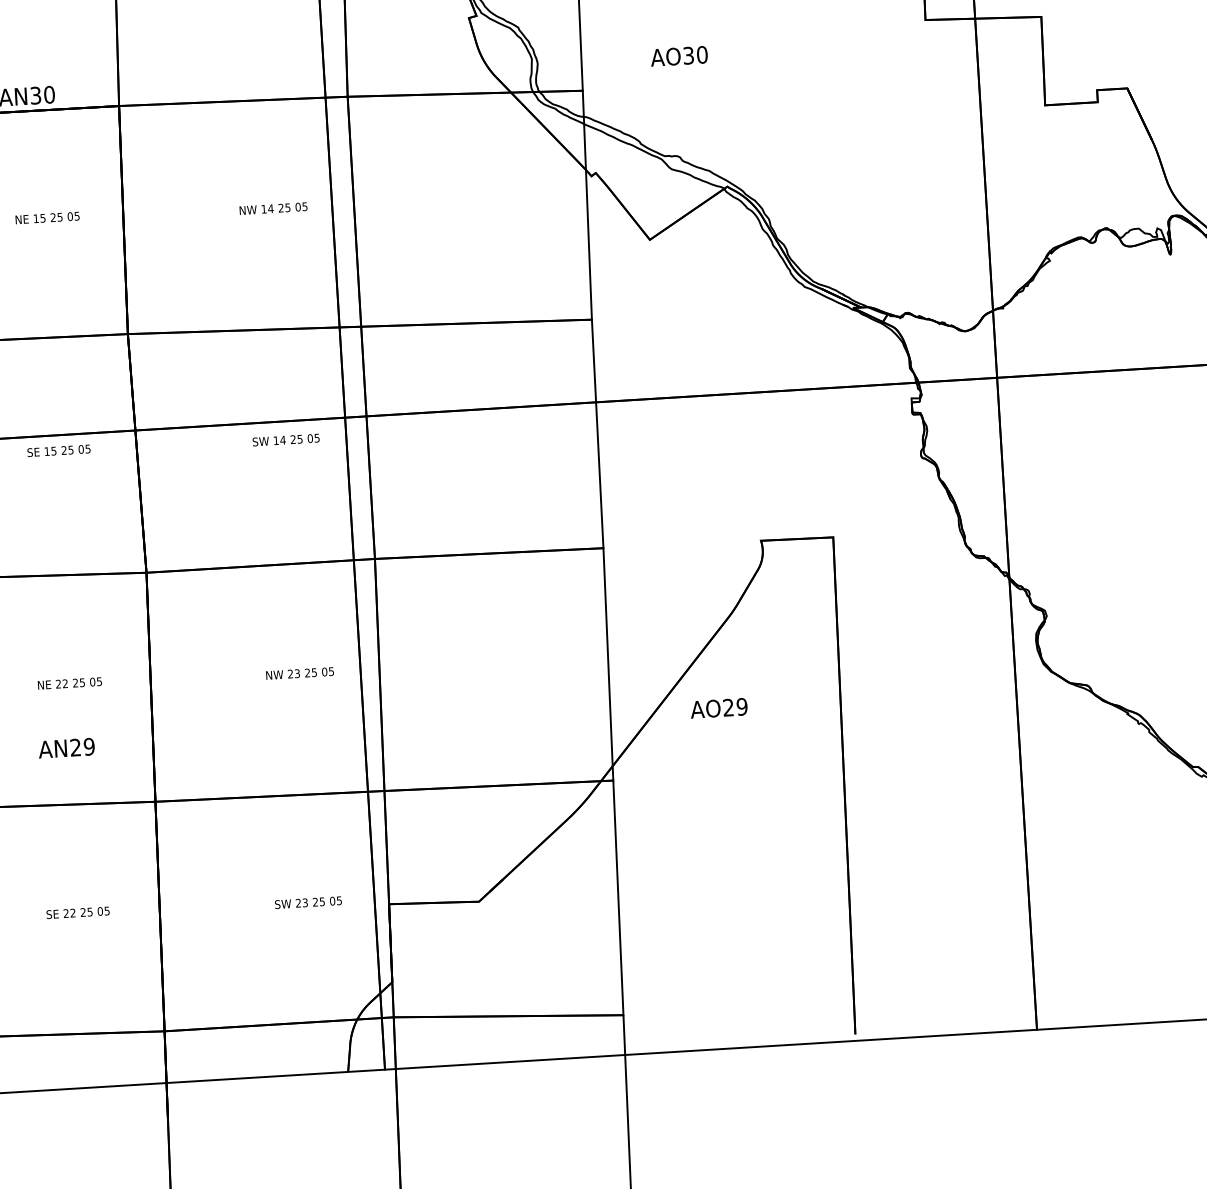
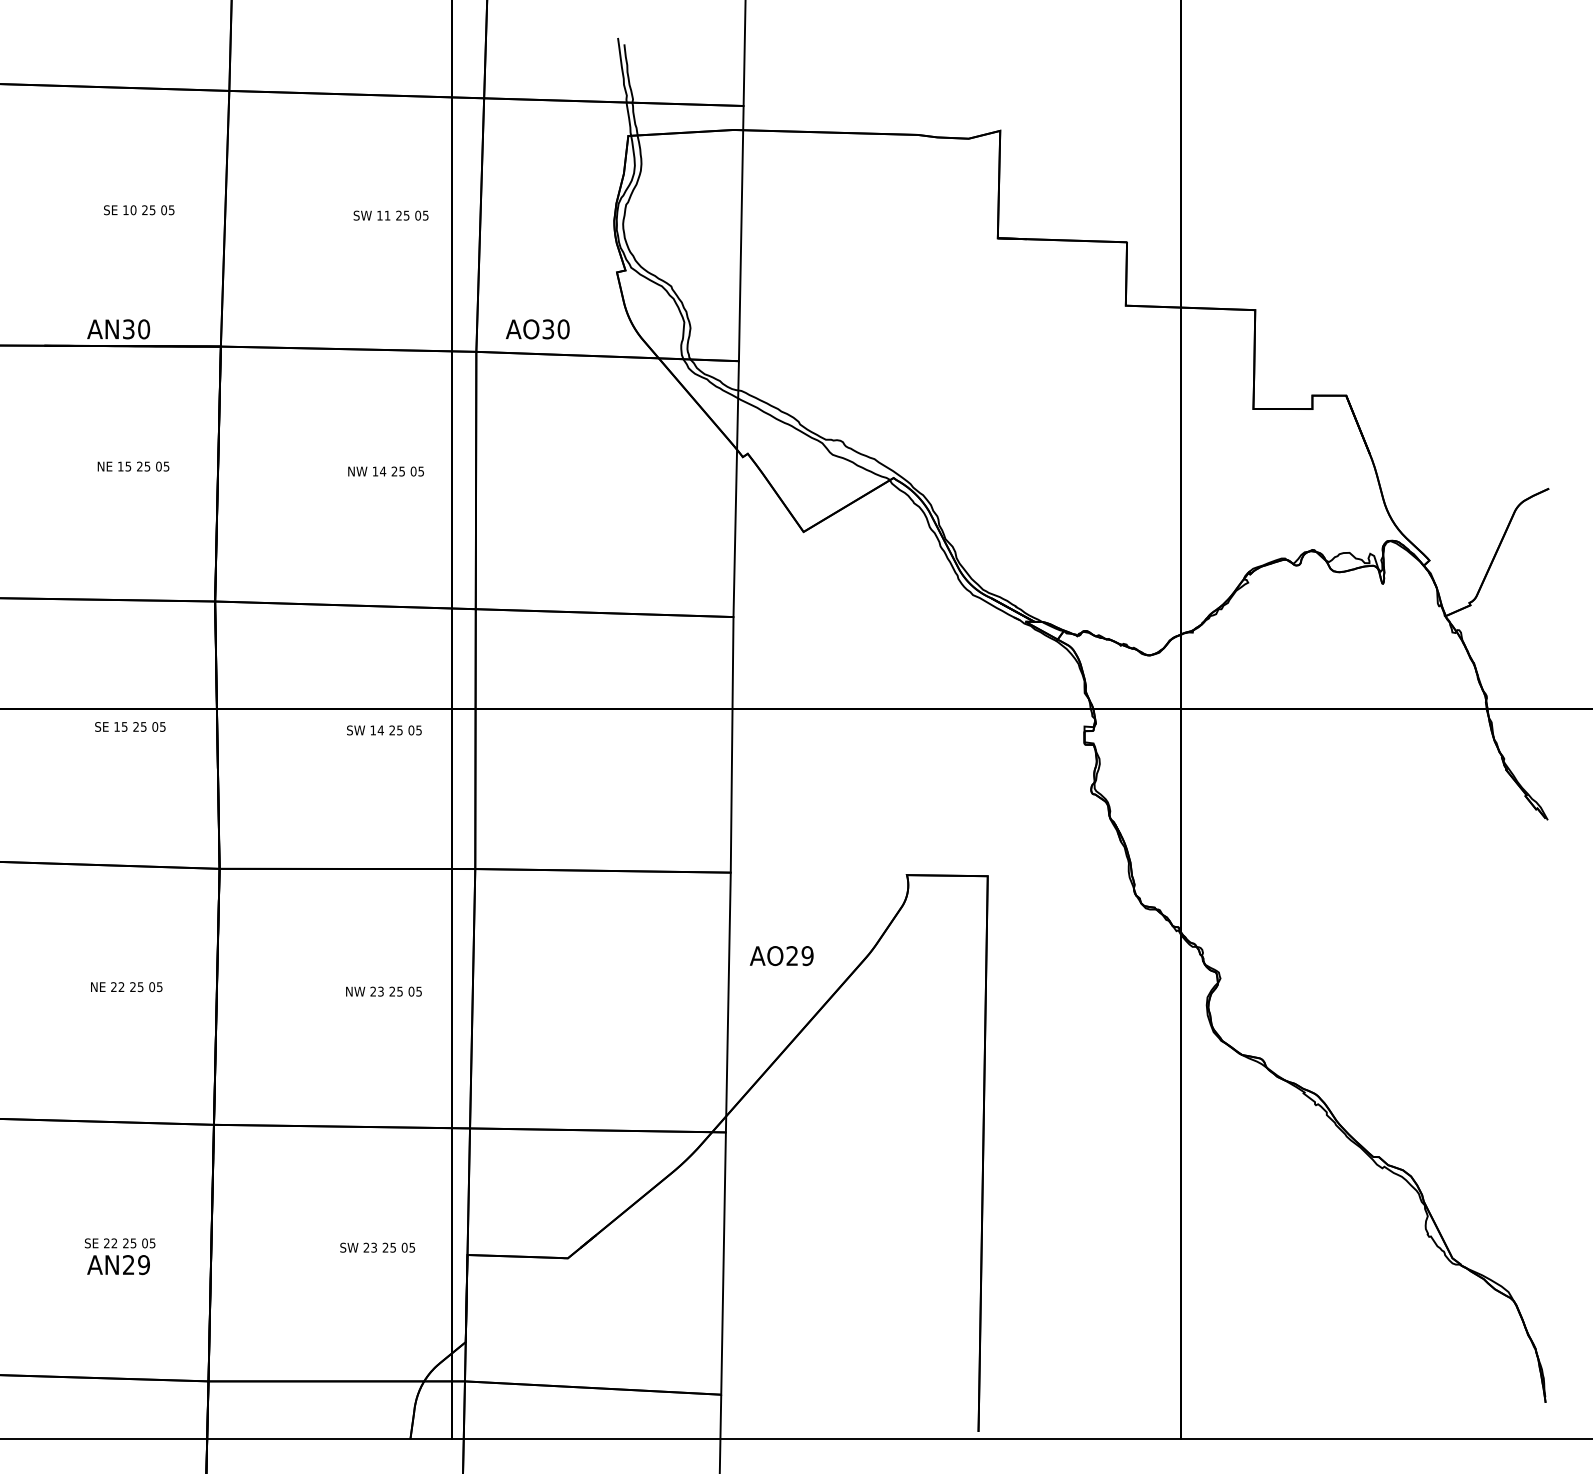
text: (678, 56) -> (537, 329), moved
text: (718, 708) -> (781, 956), moved
text: (66, 748) -> (118, 1265), moved

